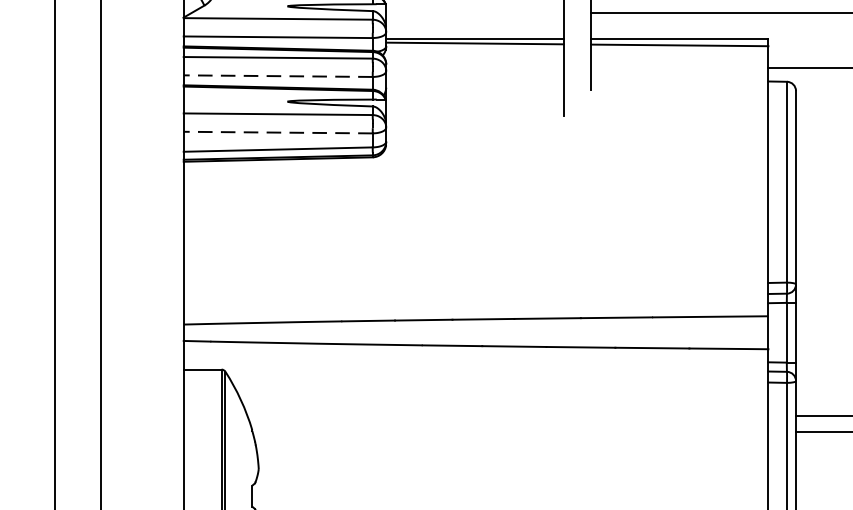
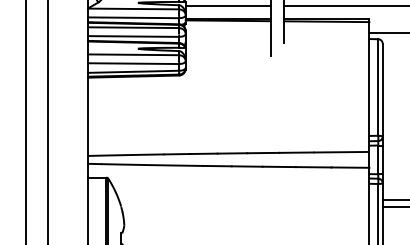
line: (473, 13) -> (227, 6), added
line: (277, 76) -> (133, 36), dashed -> solid
line: (277, 132) -> (133, 63), dashed -> solid

